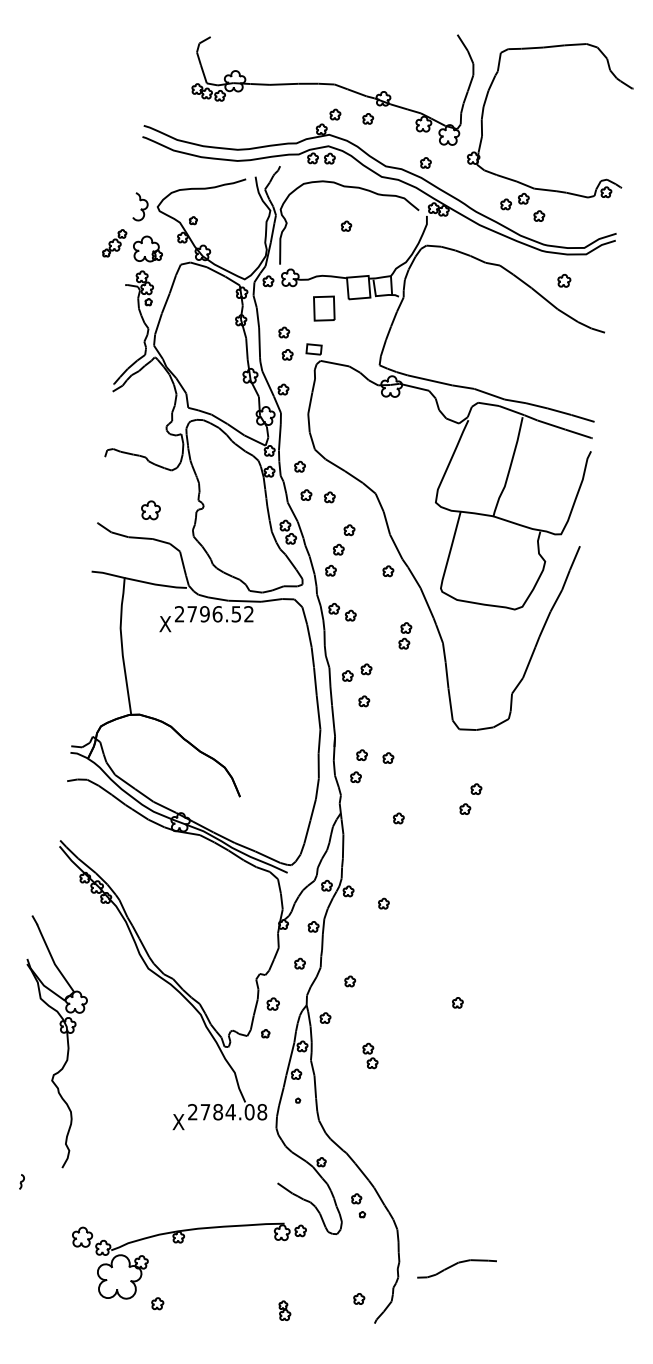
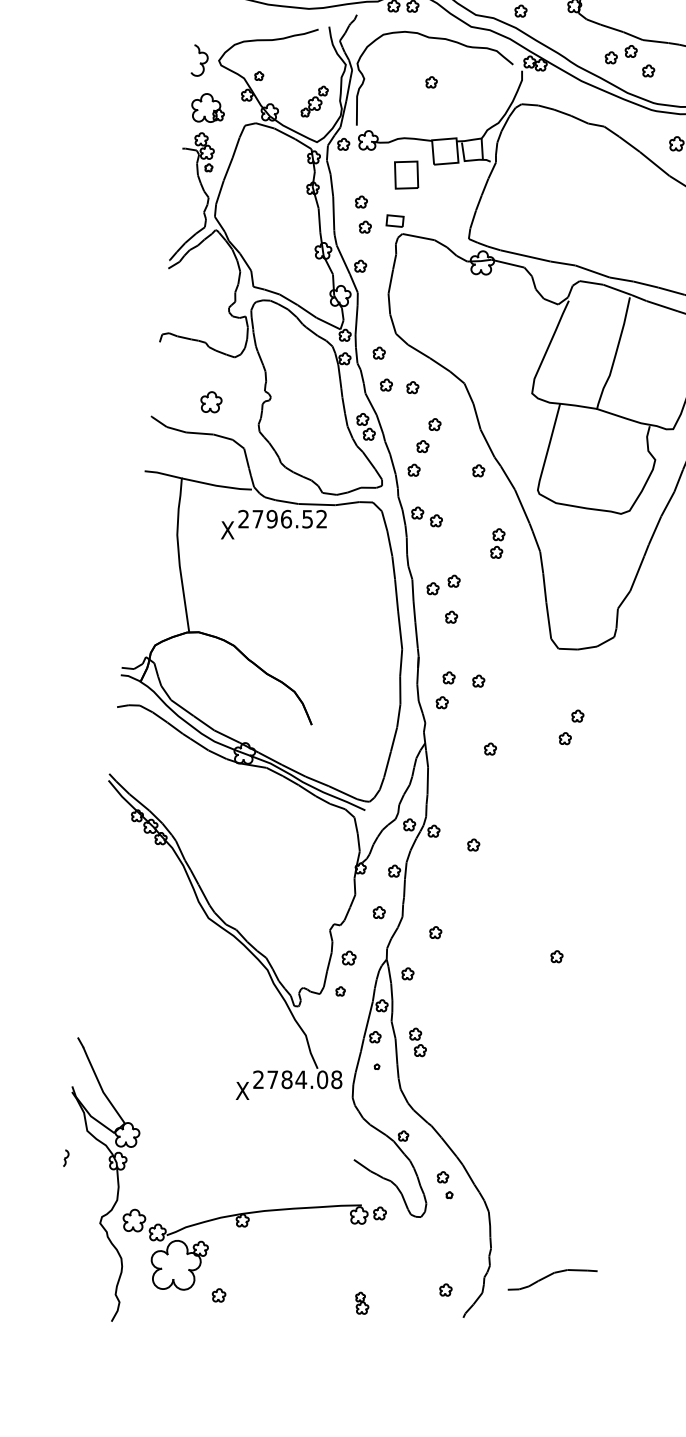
part: (114, 243) -> (314, 101), moved
part: (62, 1033) -> (111, 1170), moved
part: (370, 1055) -> (418, 1041), moved
curve: (455, 1265) -> (550, 1276), moved

